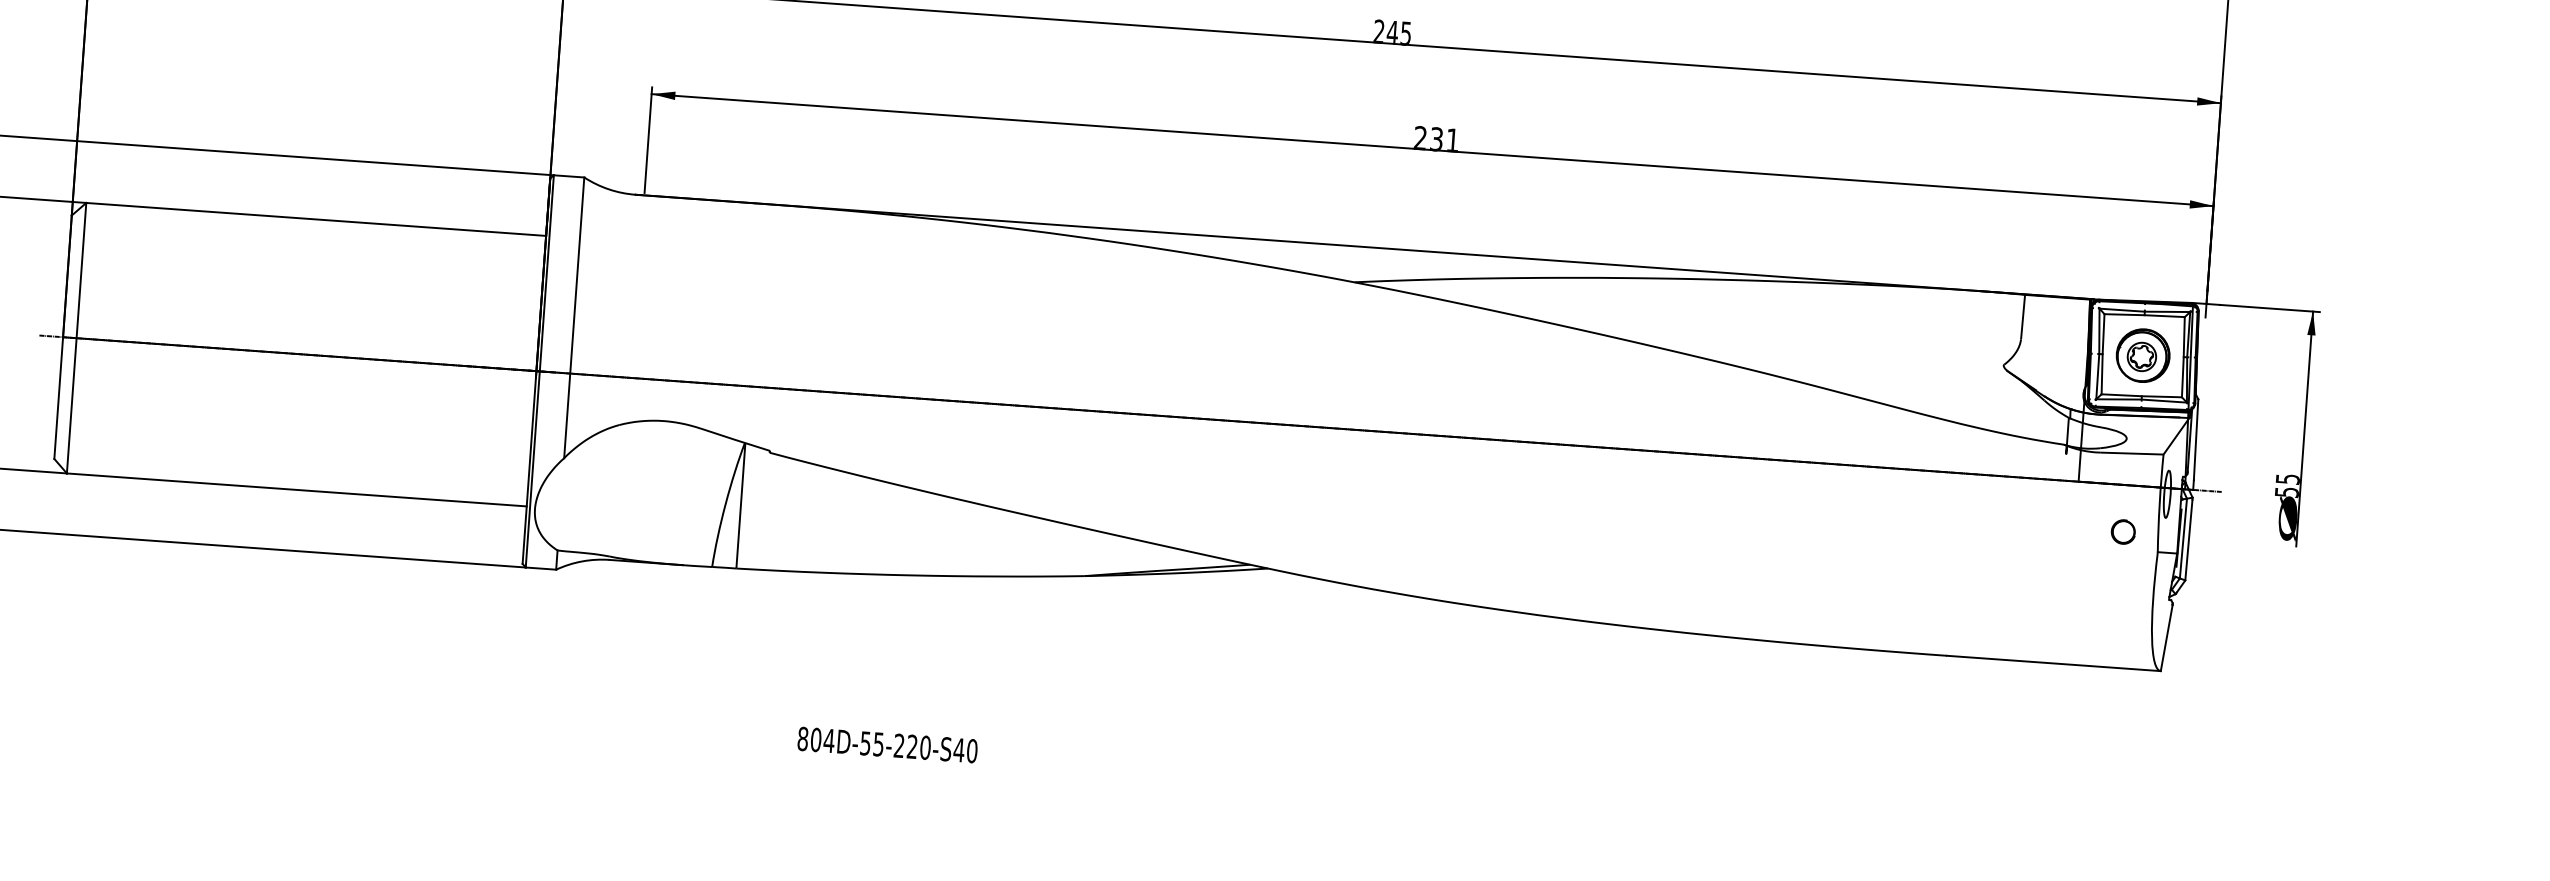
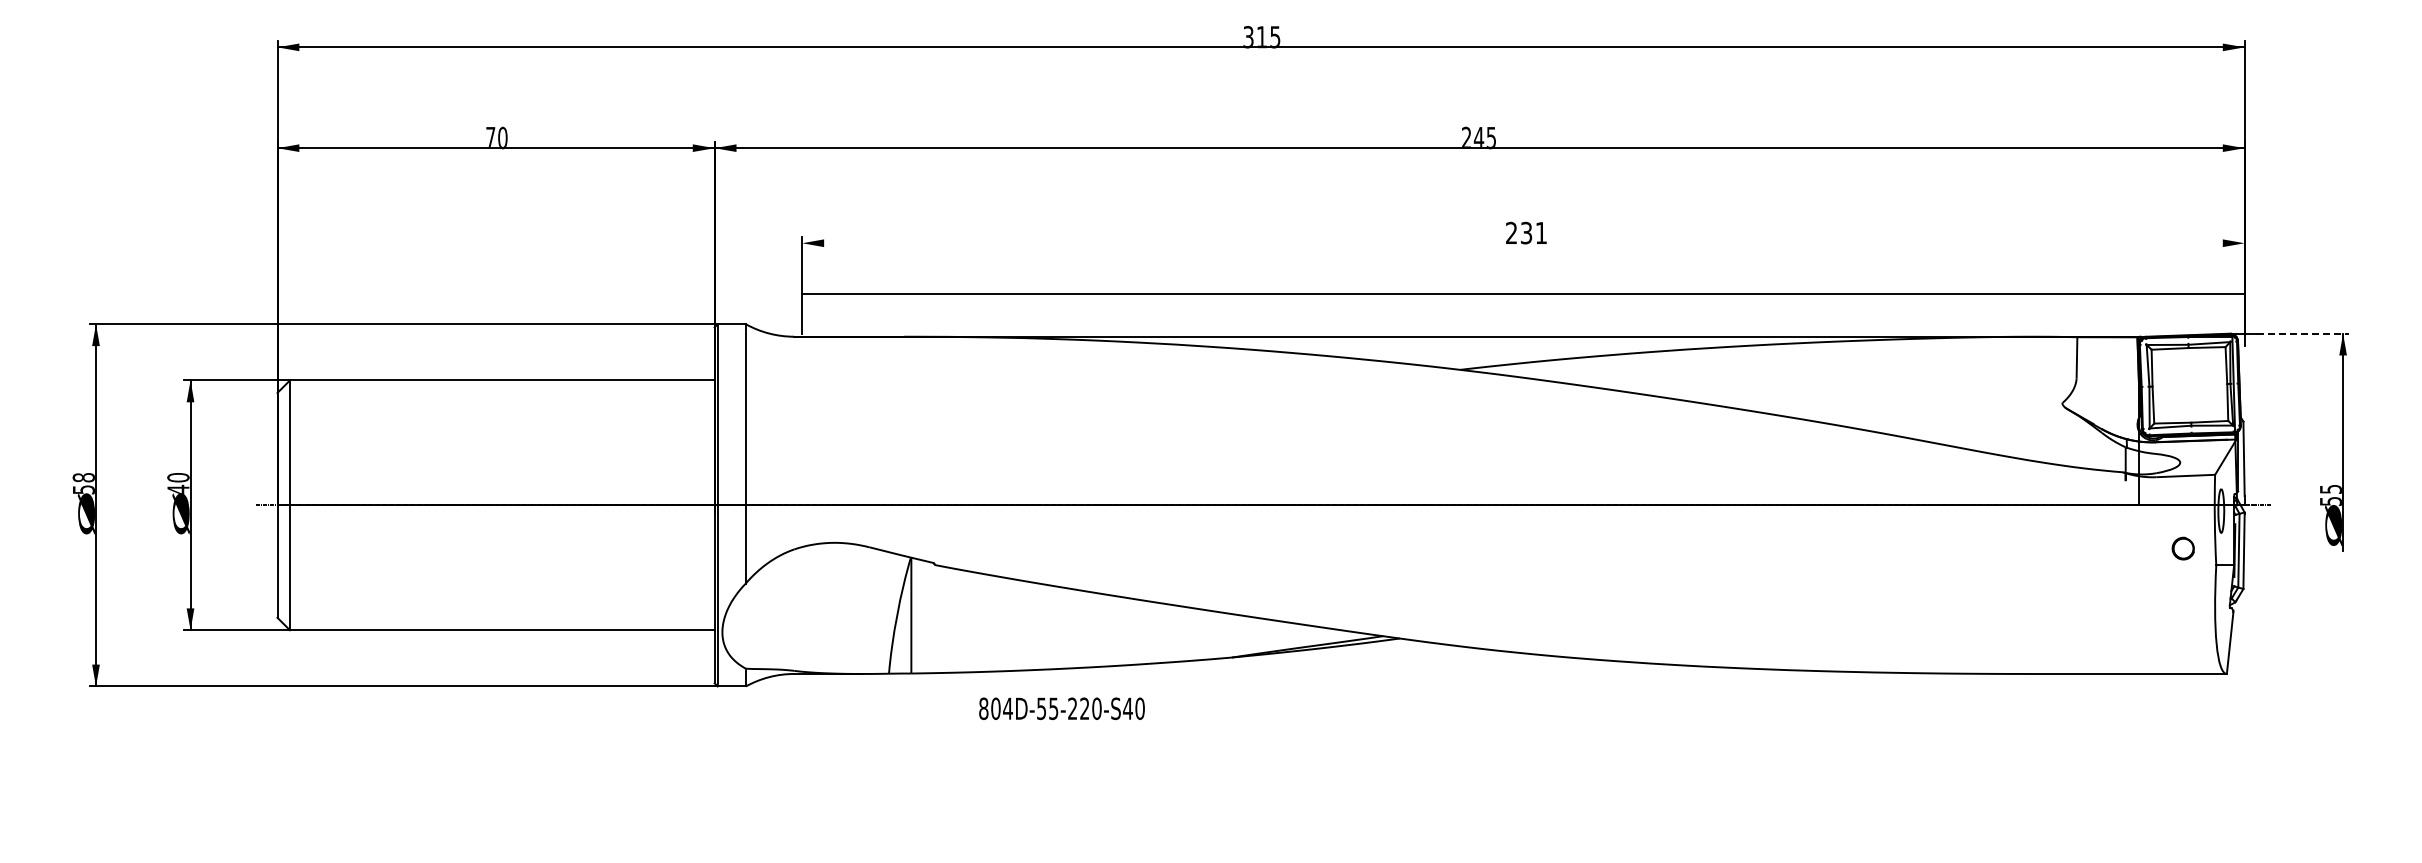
line: (1432, 150) -> (1523, 294), moved
line: (2270, 308) -> (2303, 333), solid -> dashed
part: (2142, 355) -> (2189, 385), removed
text: (887, 744) -> (1061, 708), moved

